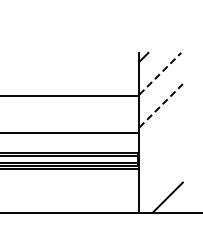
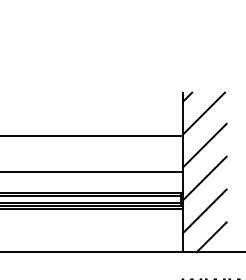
line: (160, 73) -> (204, 113), dashed -> solid
line: (160, 105) -> (204, 145), dashed -> solid
line: (160, 138) -> (204, 178), added
line: (160, 171) -> (204, 211), added

